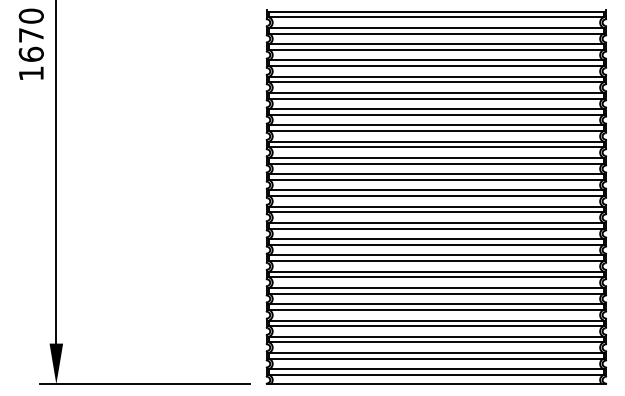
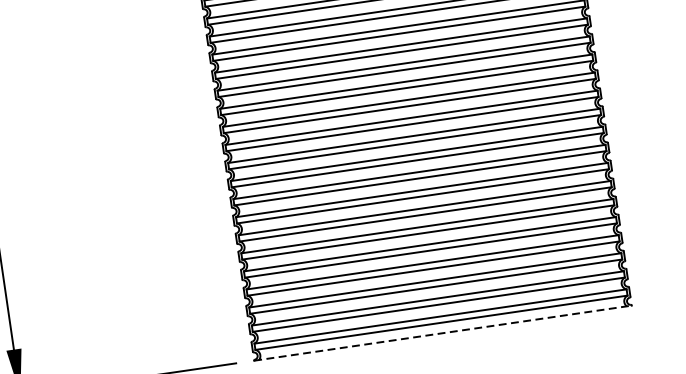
line: (436, 384) -> (443, 333), solid -> dashed

